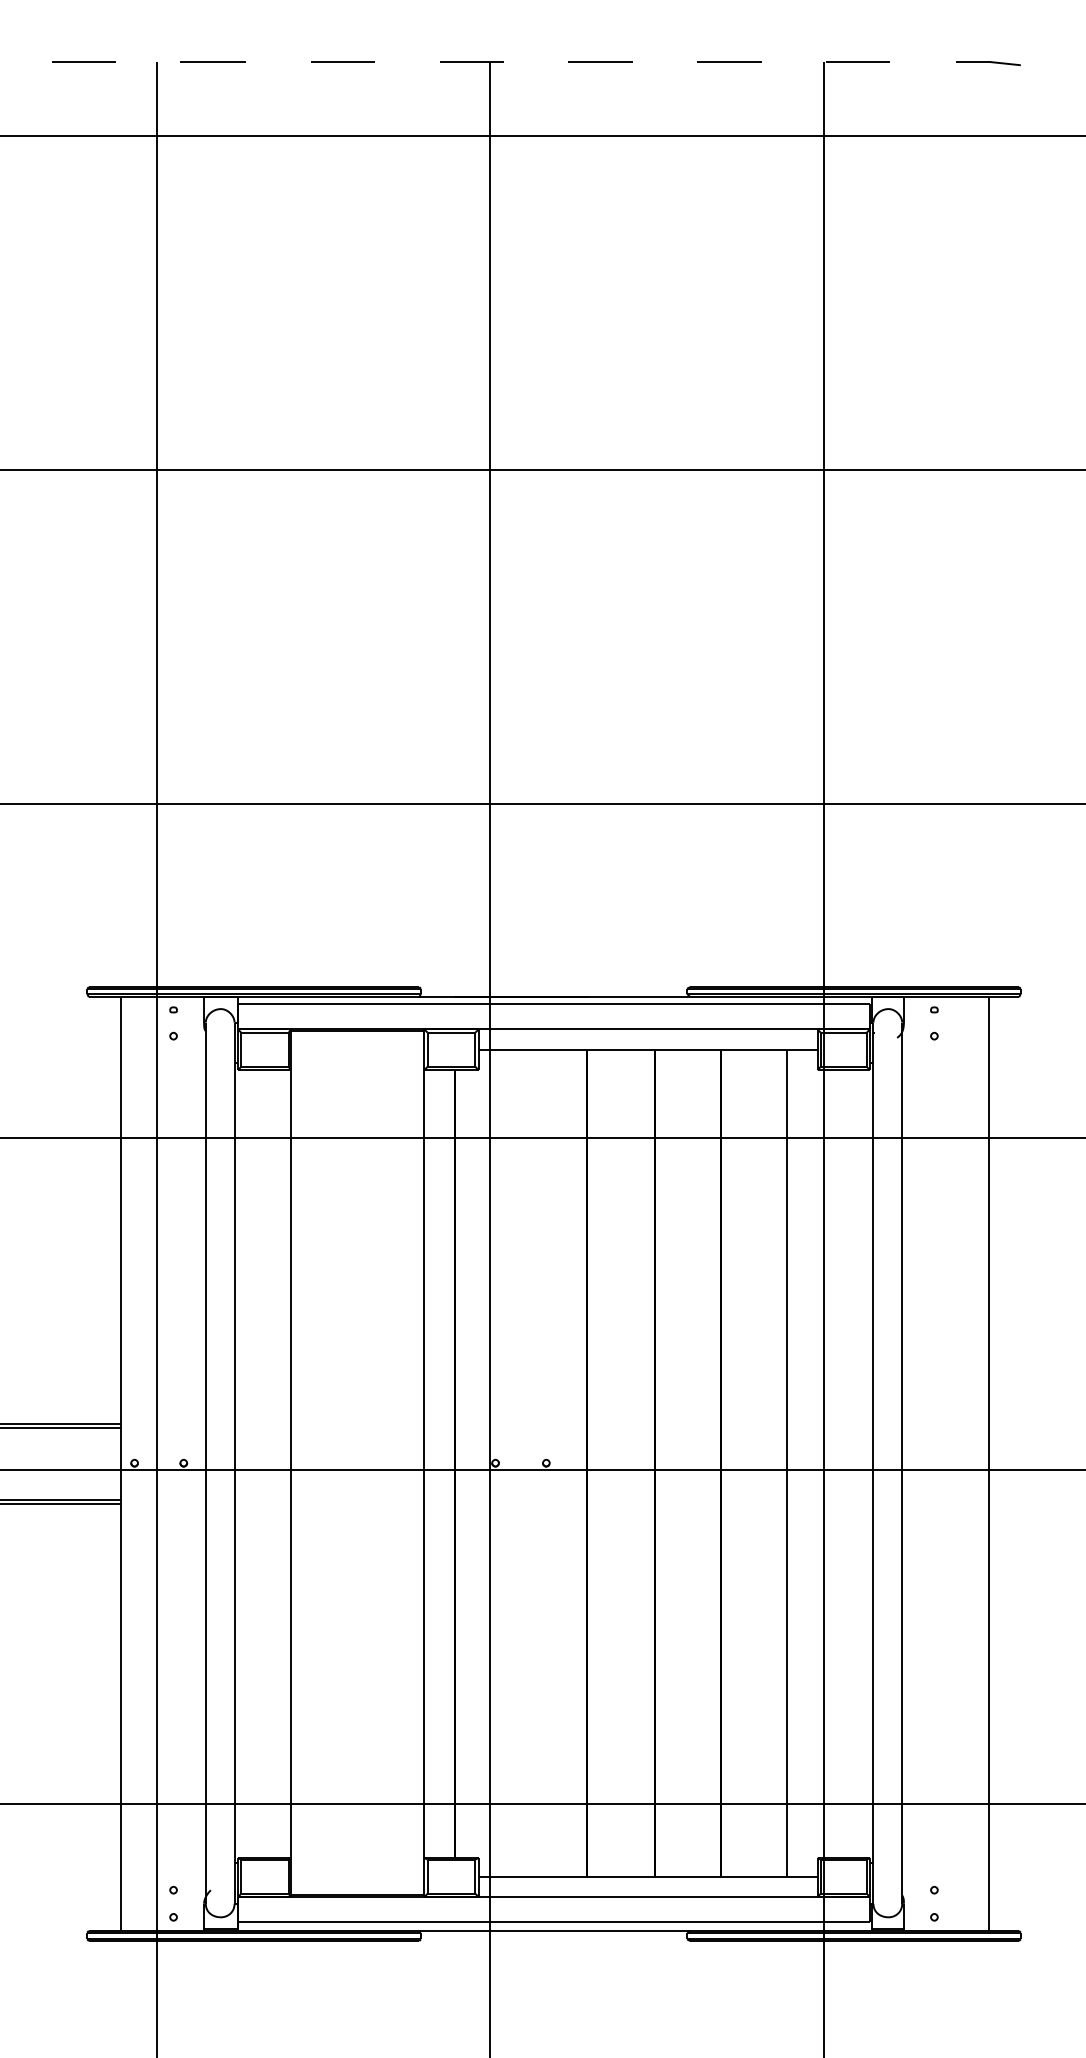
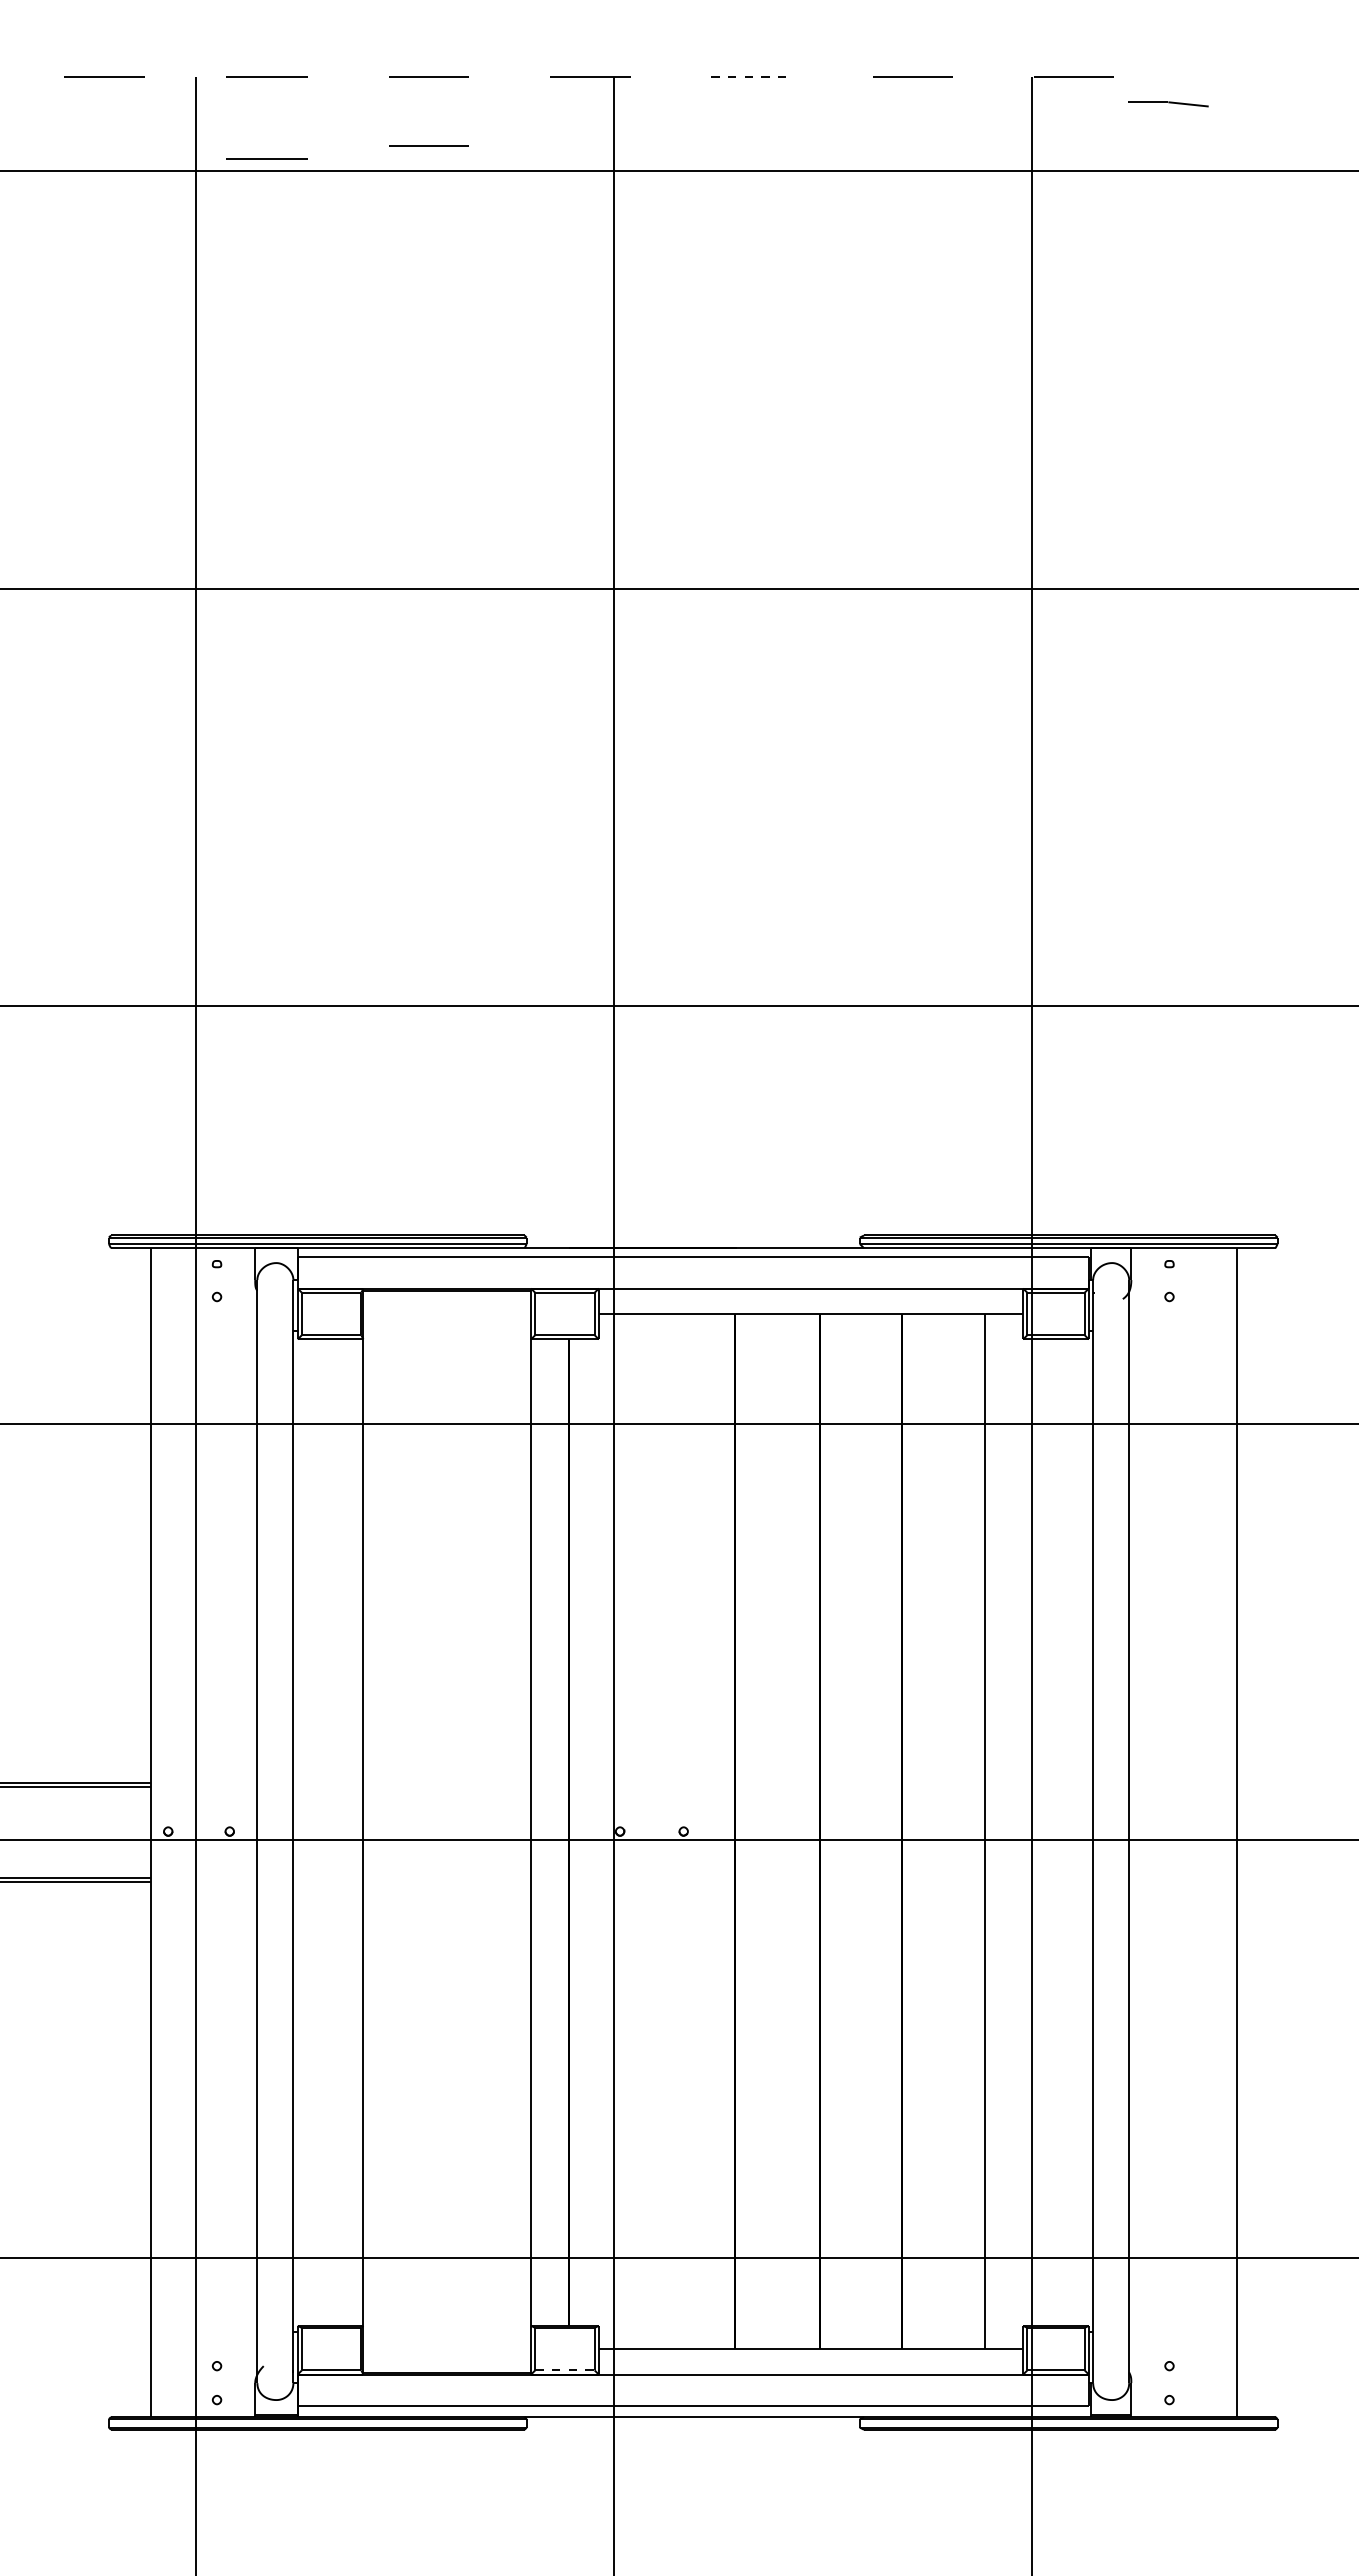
line: (601, 62) -> (752, 77), solid -> dashed
part: (988, 63) -> (1168, 104), moved
line: (342, 116) -> (428, 145), added
line: (213, 126) -> (266, 158), added
line: (451, 1893) -> (564, 2370), solid -> dashed

